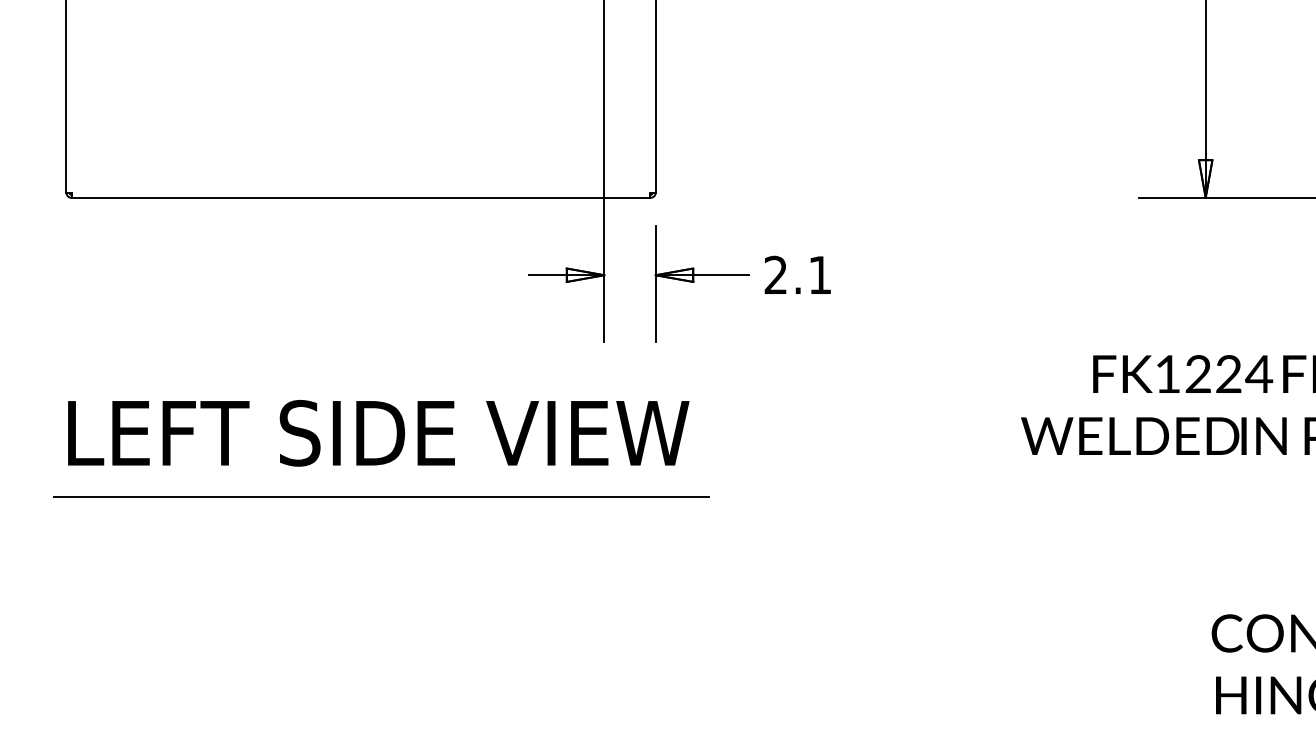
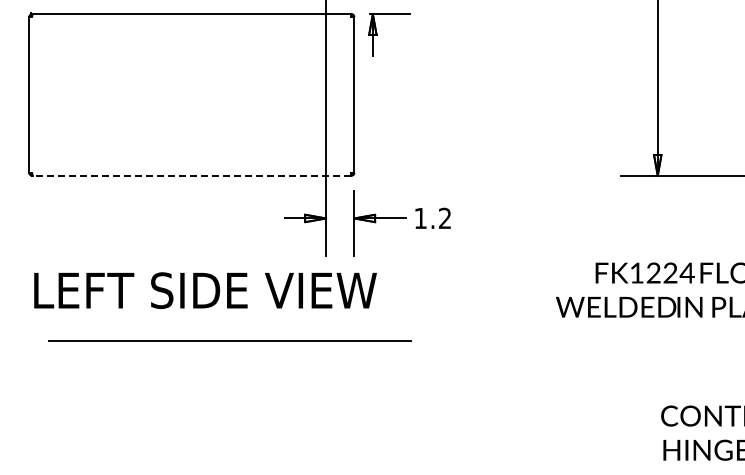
line: (360, 197) -> (191, 175), solid -> dashed
text: (797, 273) -> (432, 217), 2.1 -> 1.2
text: (378, 432) -> (205, 290), moved
line: (380, 496) -> (229, 340), moved

